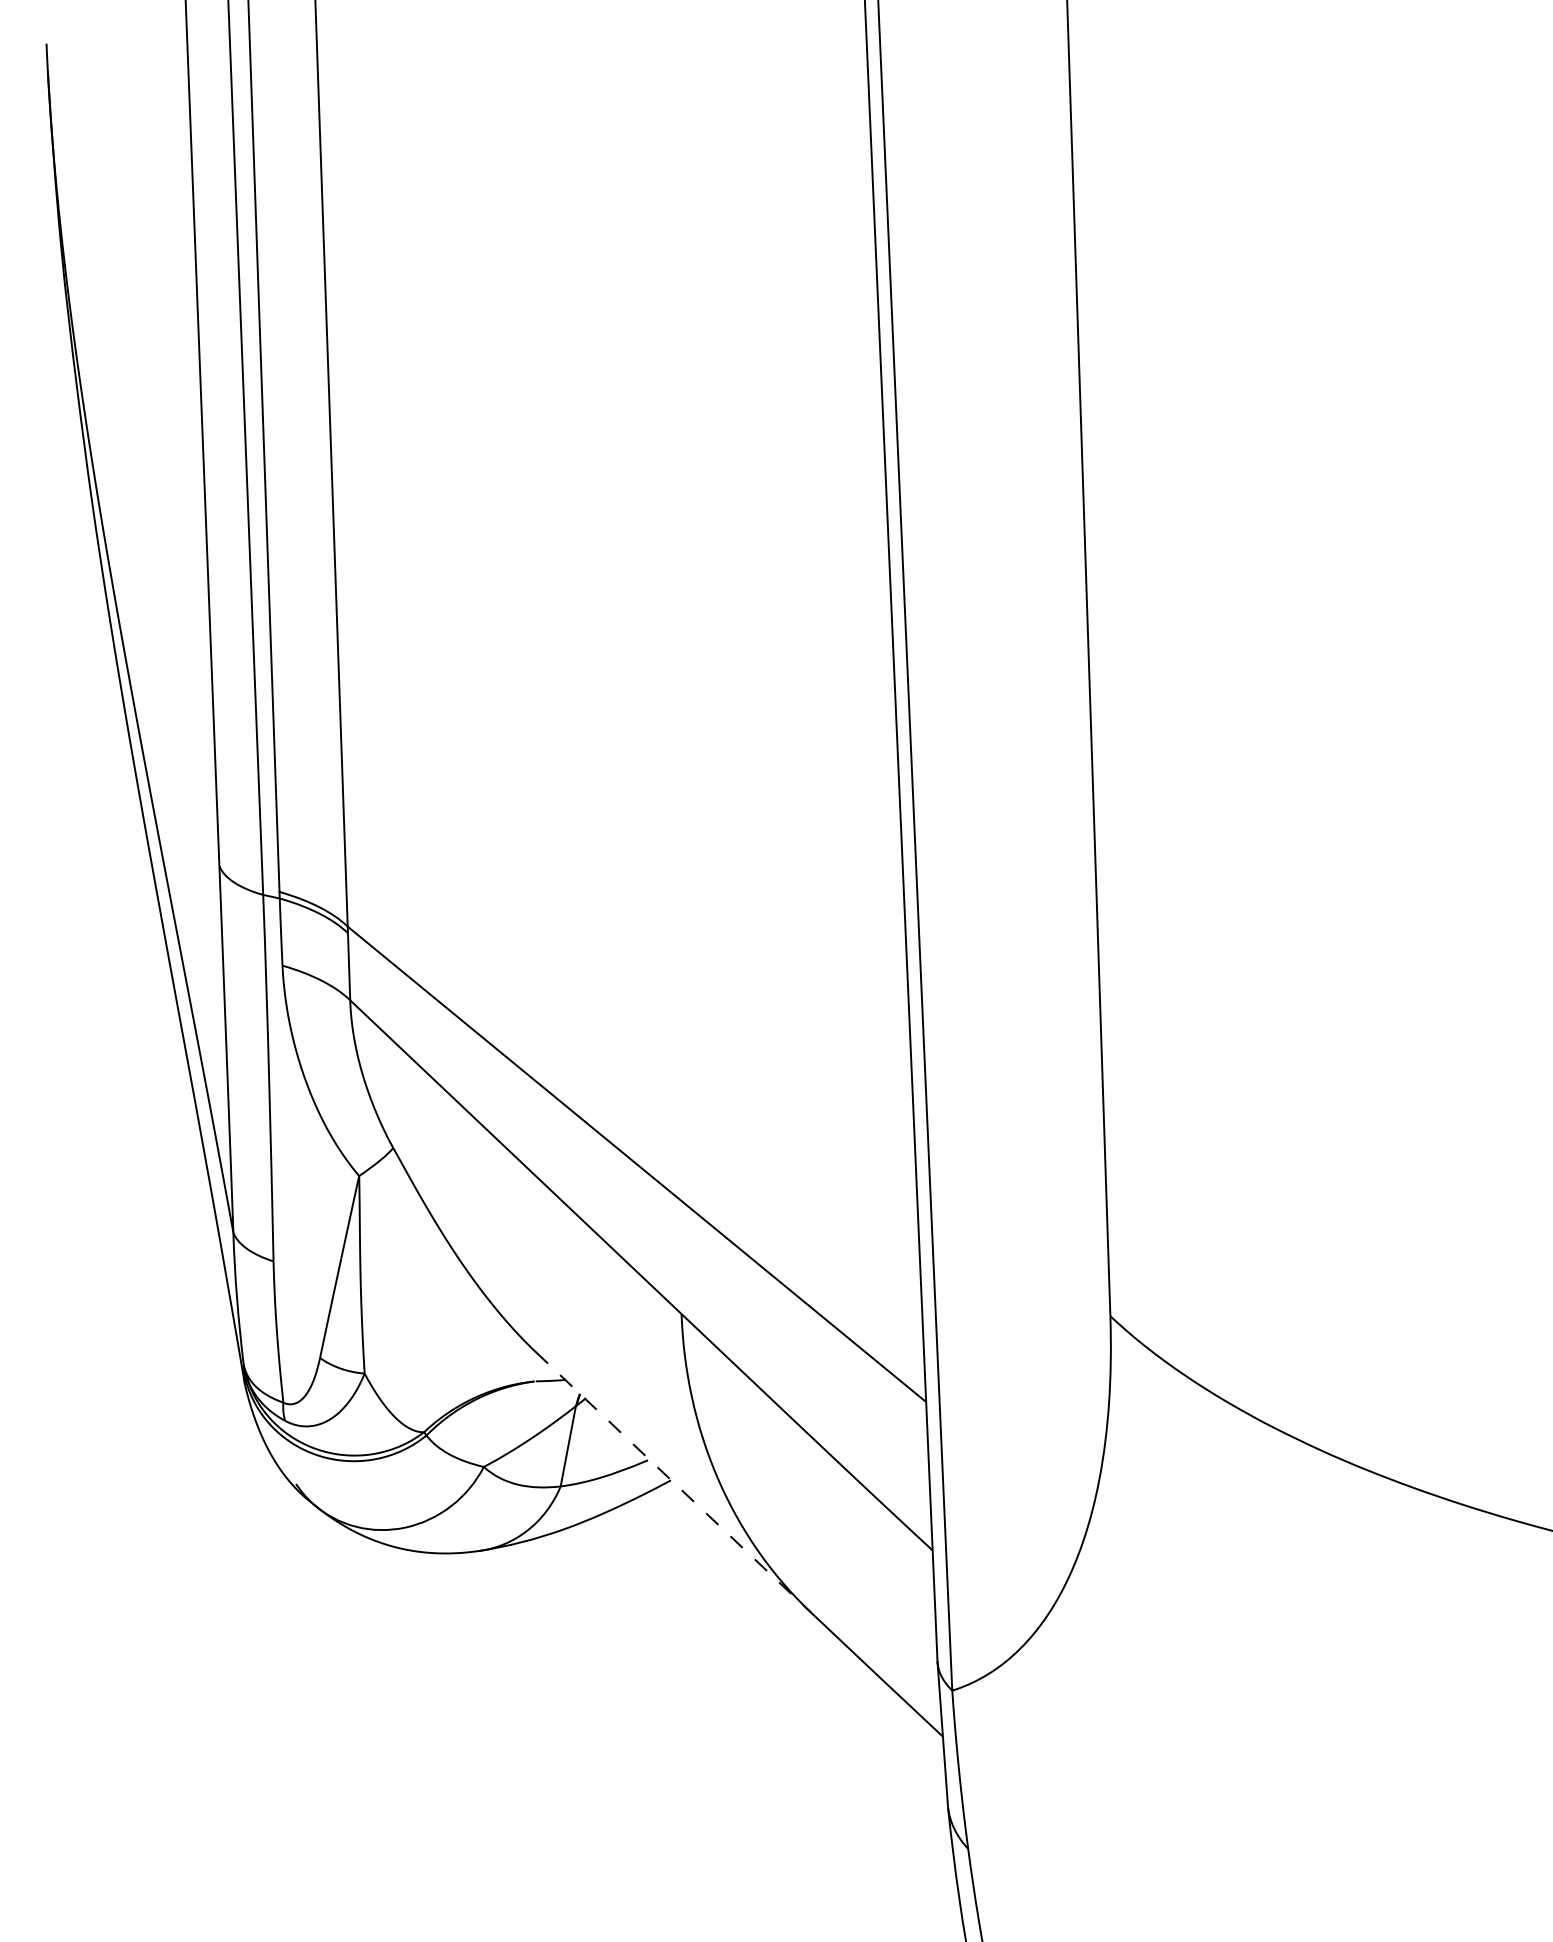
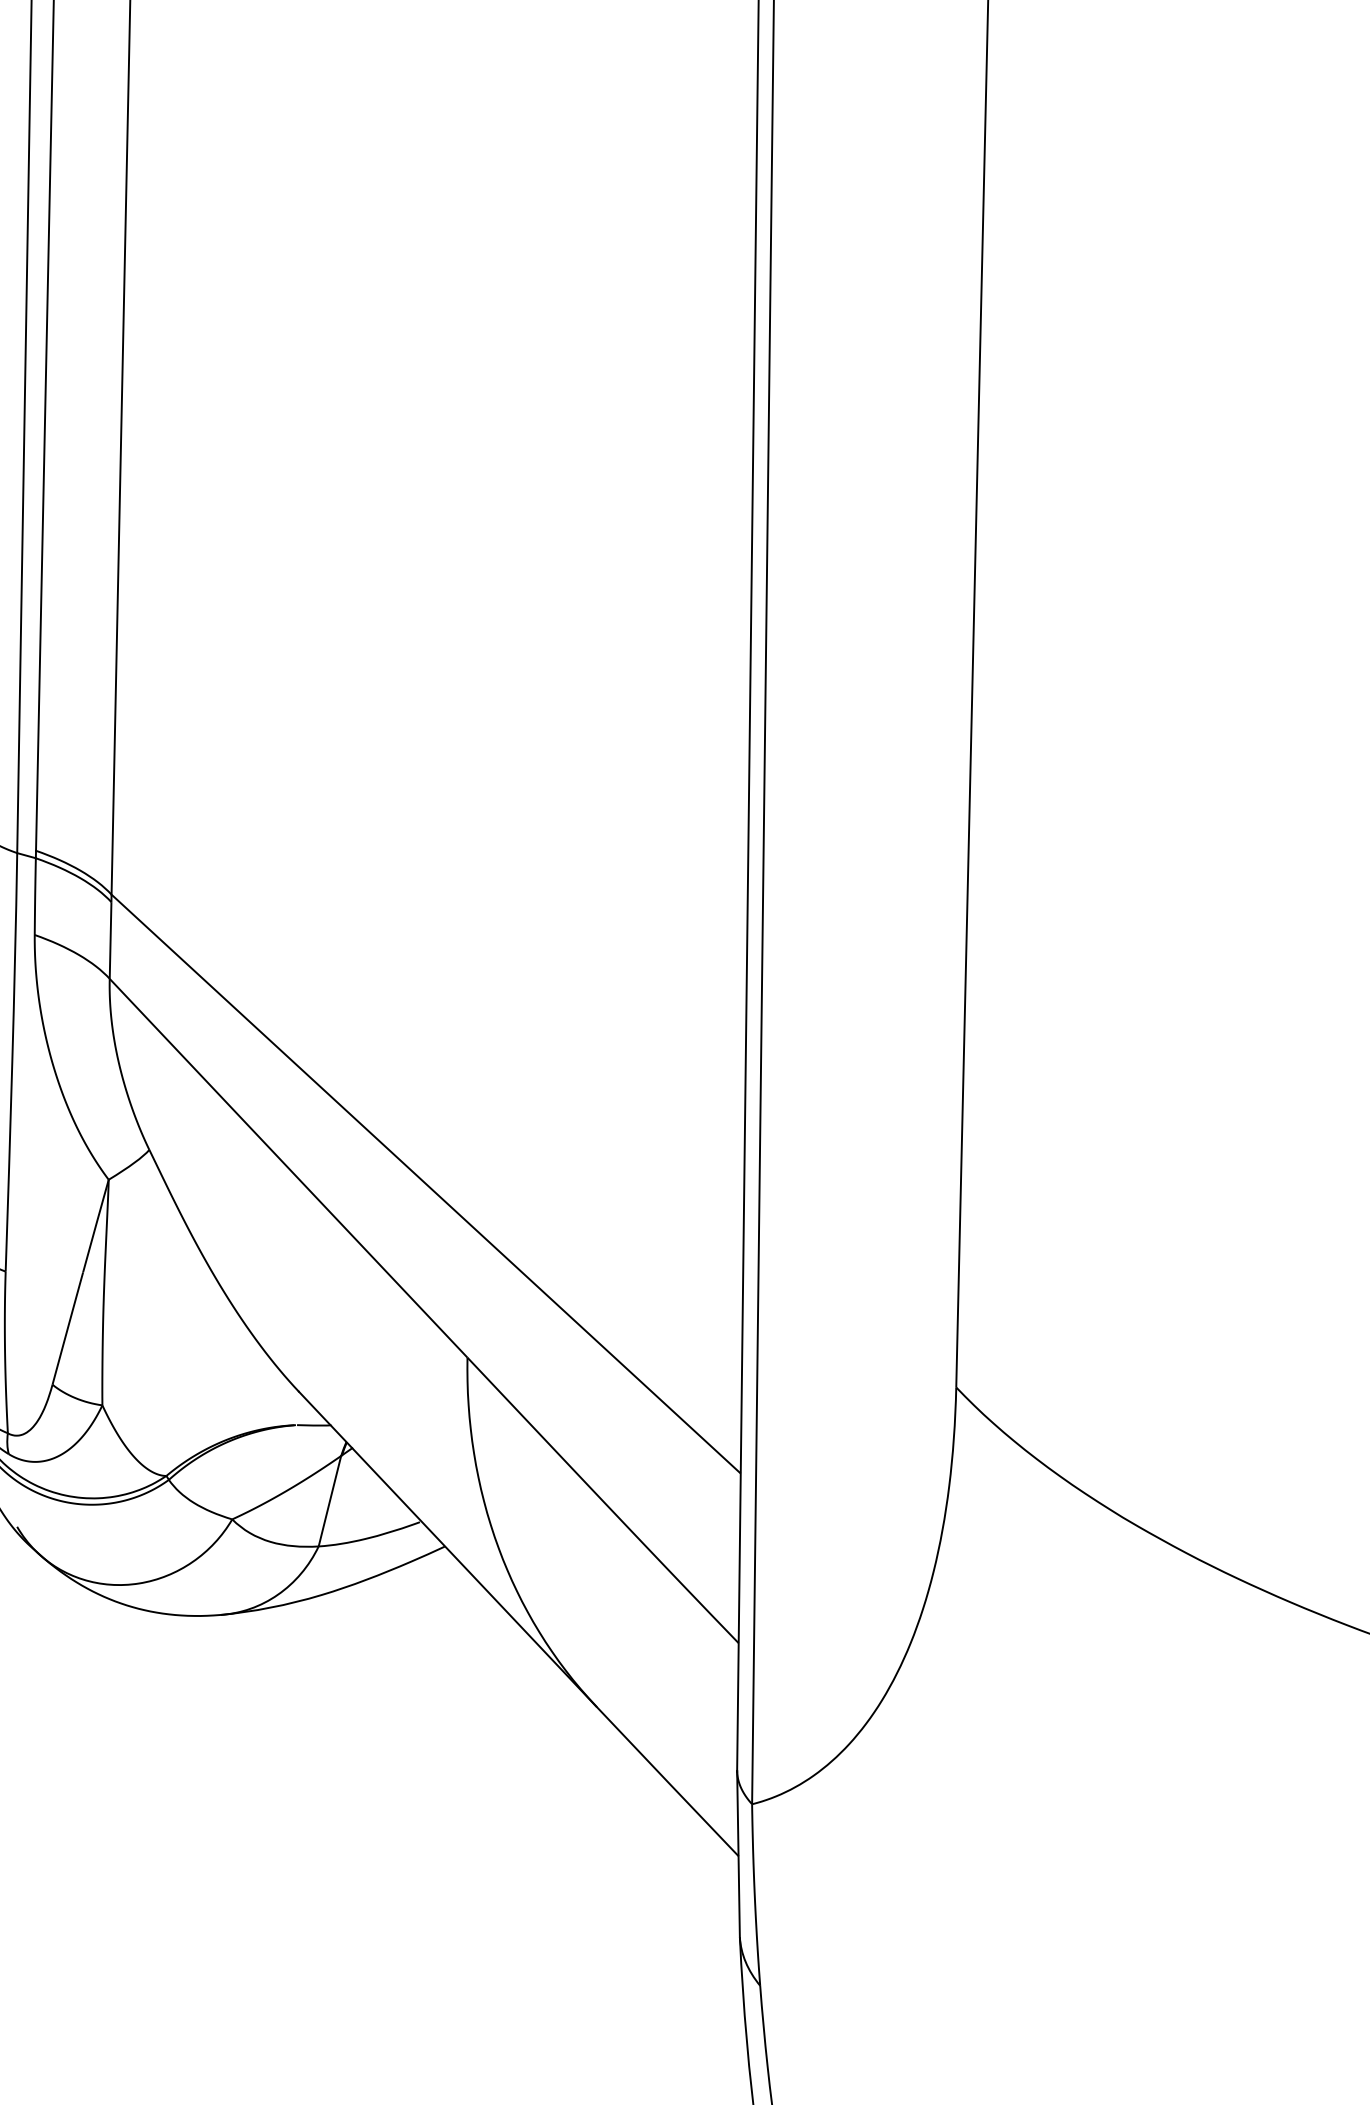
line: (673, 1482) -> (447, 1549), dashed -> solid

